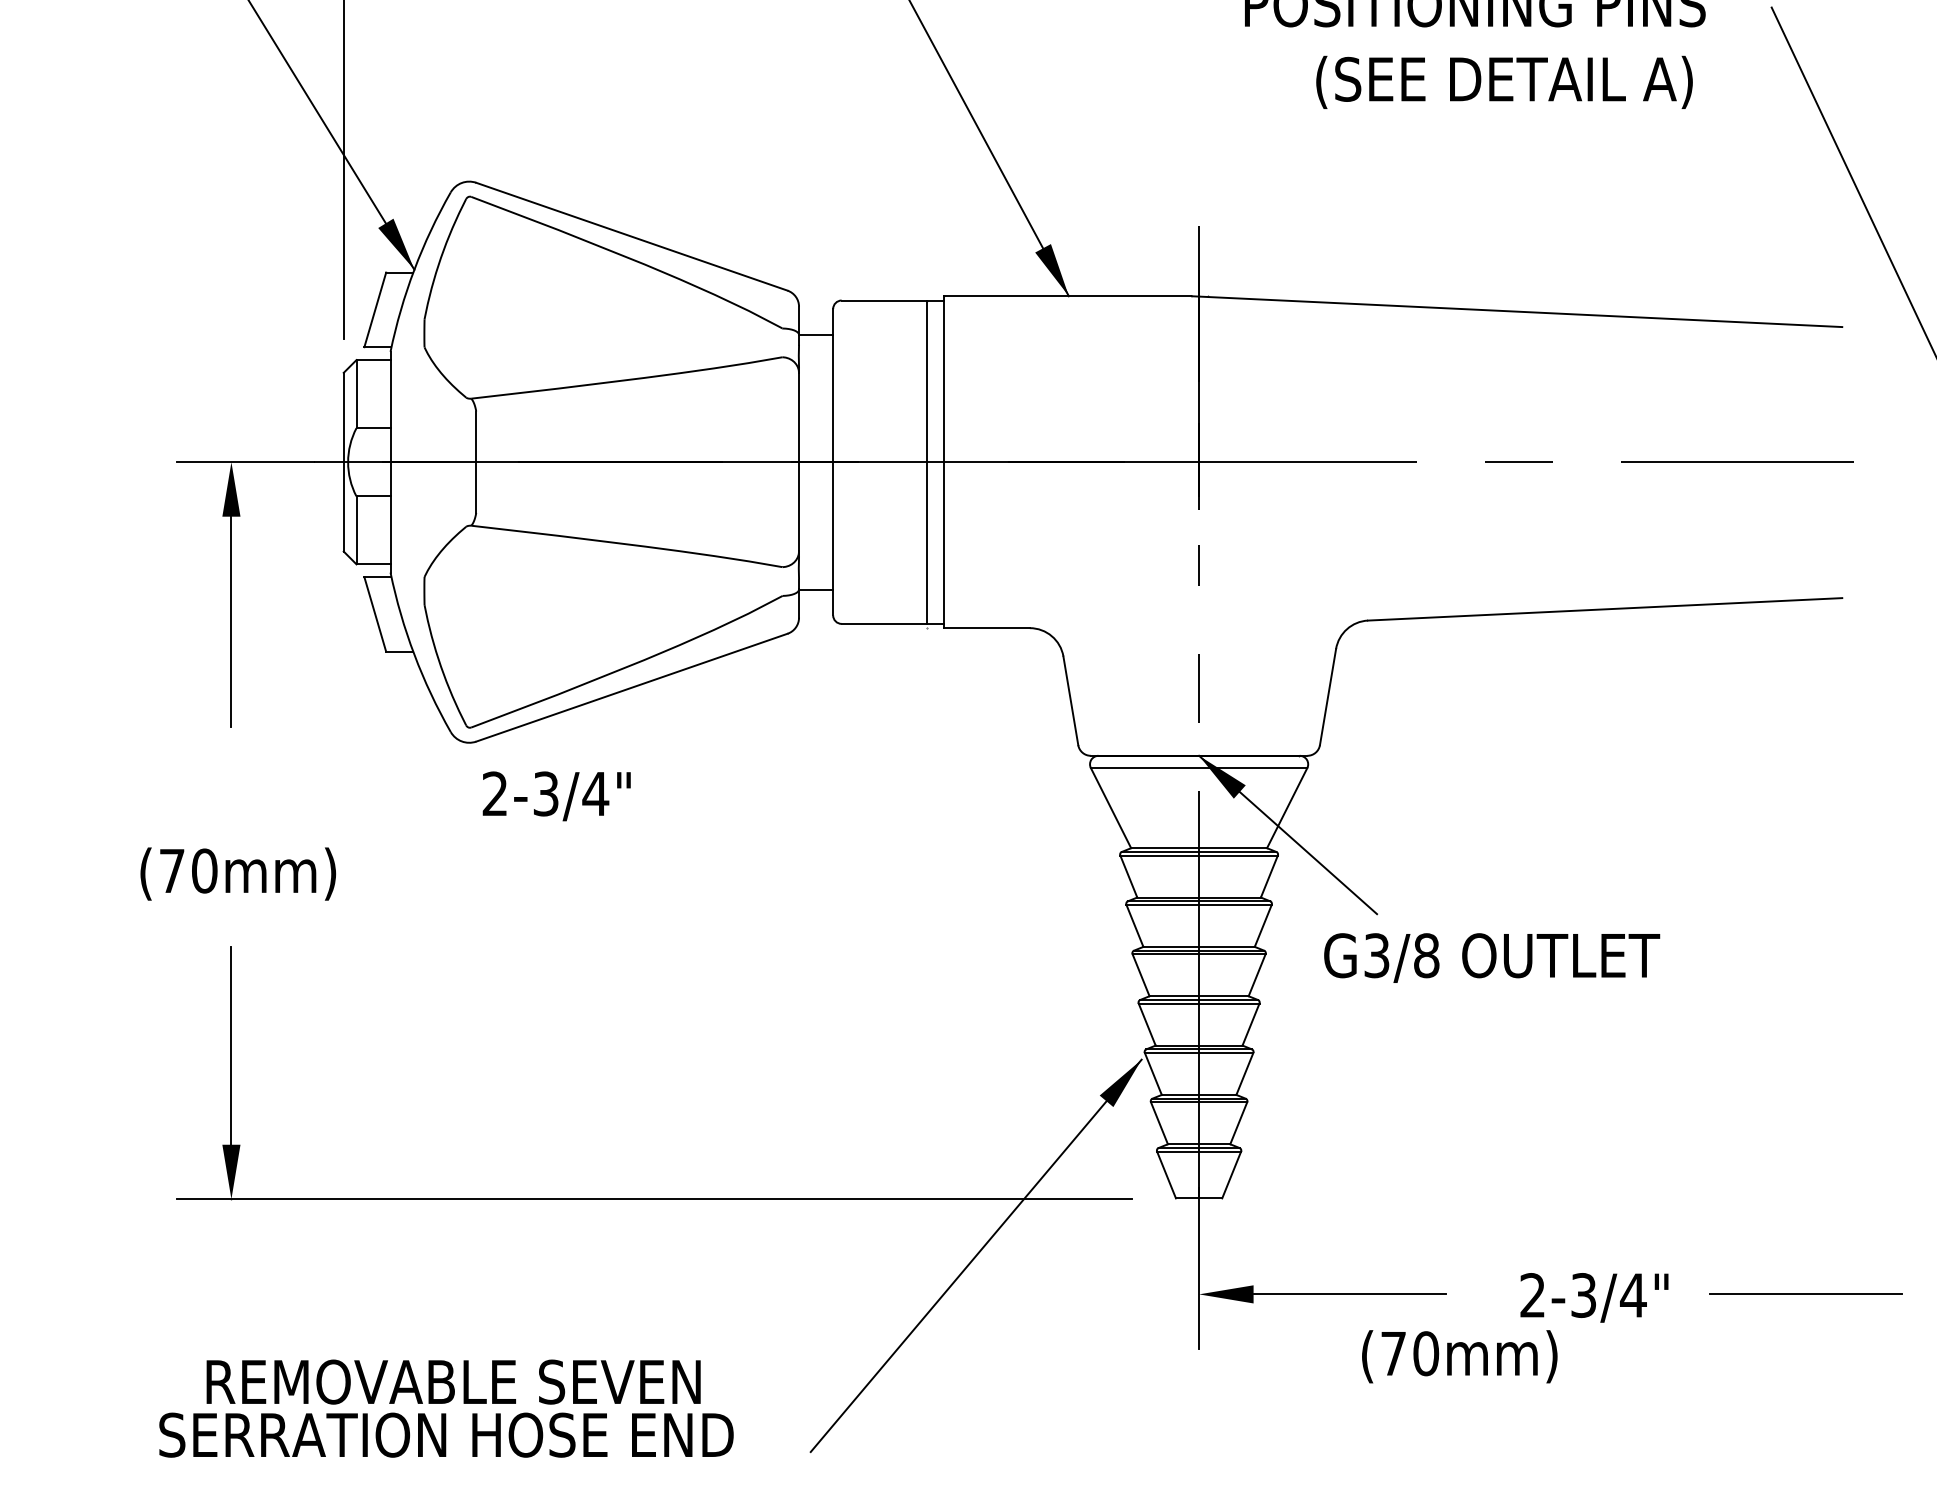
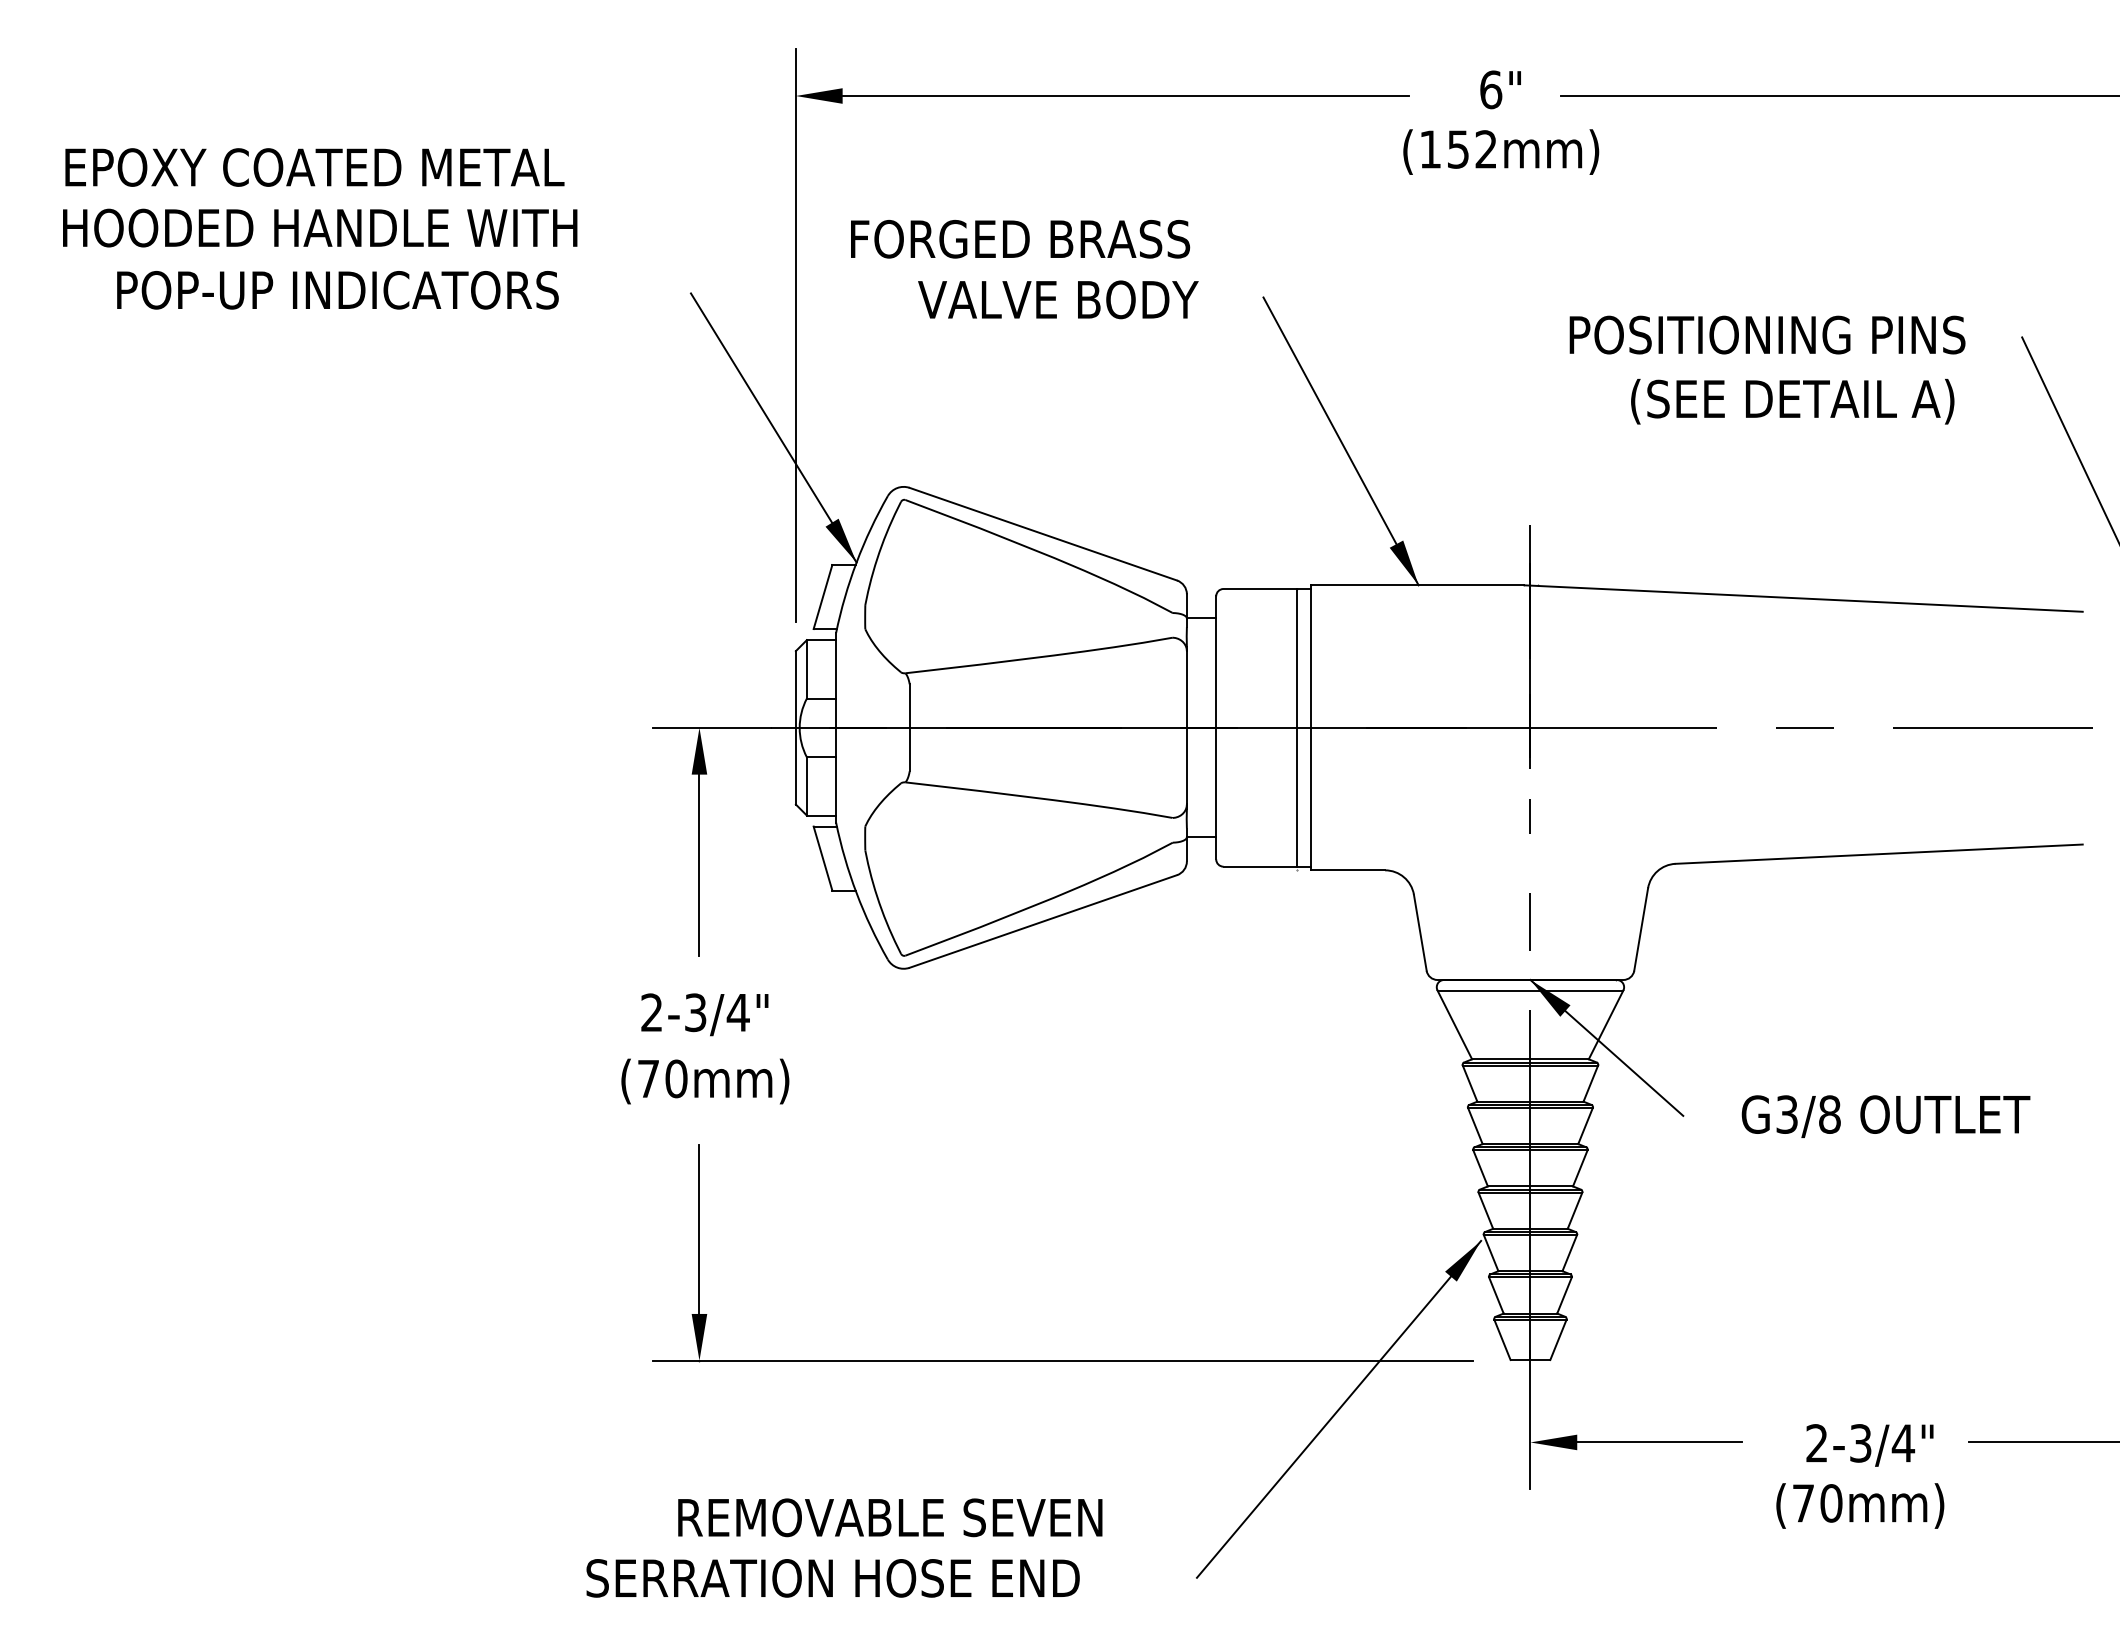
text: (556, 796) -> (704, 1014), moved
text: (1491, 957) -> (1885, 1116), moved
text: (1460, 1356) -> (1860, 1505), moved
text: (445, 1435) -> (832, 1578), moved

